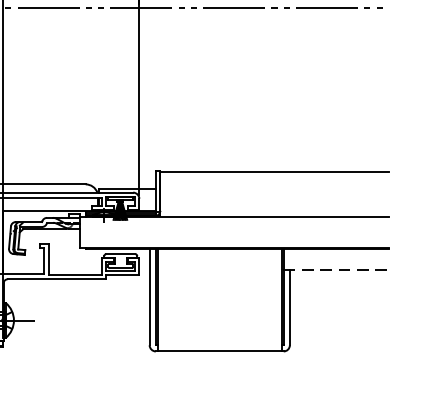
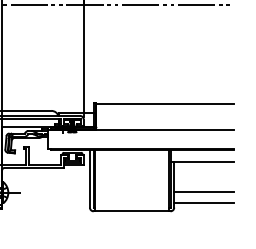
line: (336, 270) -> (202, 162), dashed -> solid
line: (338, 318) -> (203, 191), added
line: (338, 336) -> (203, 202), added

